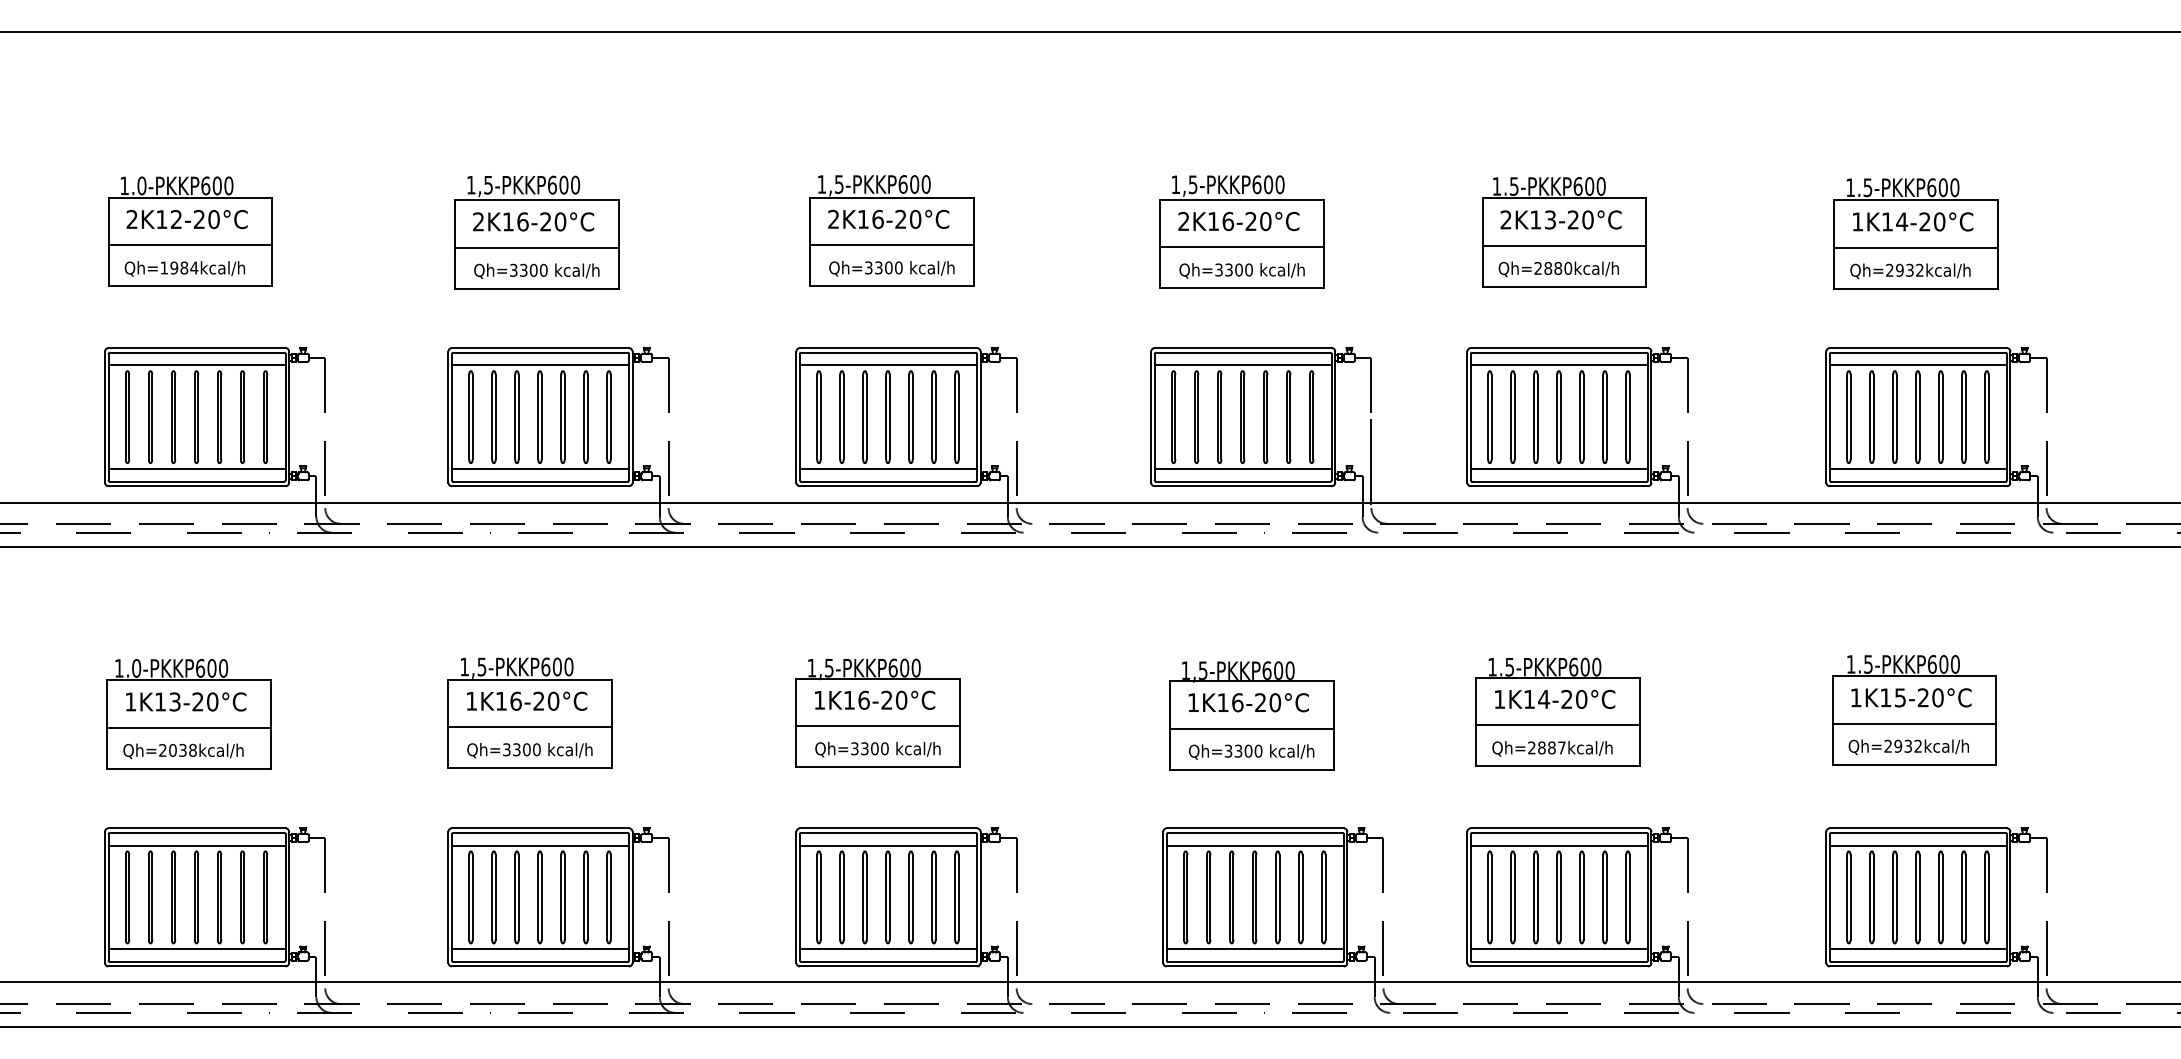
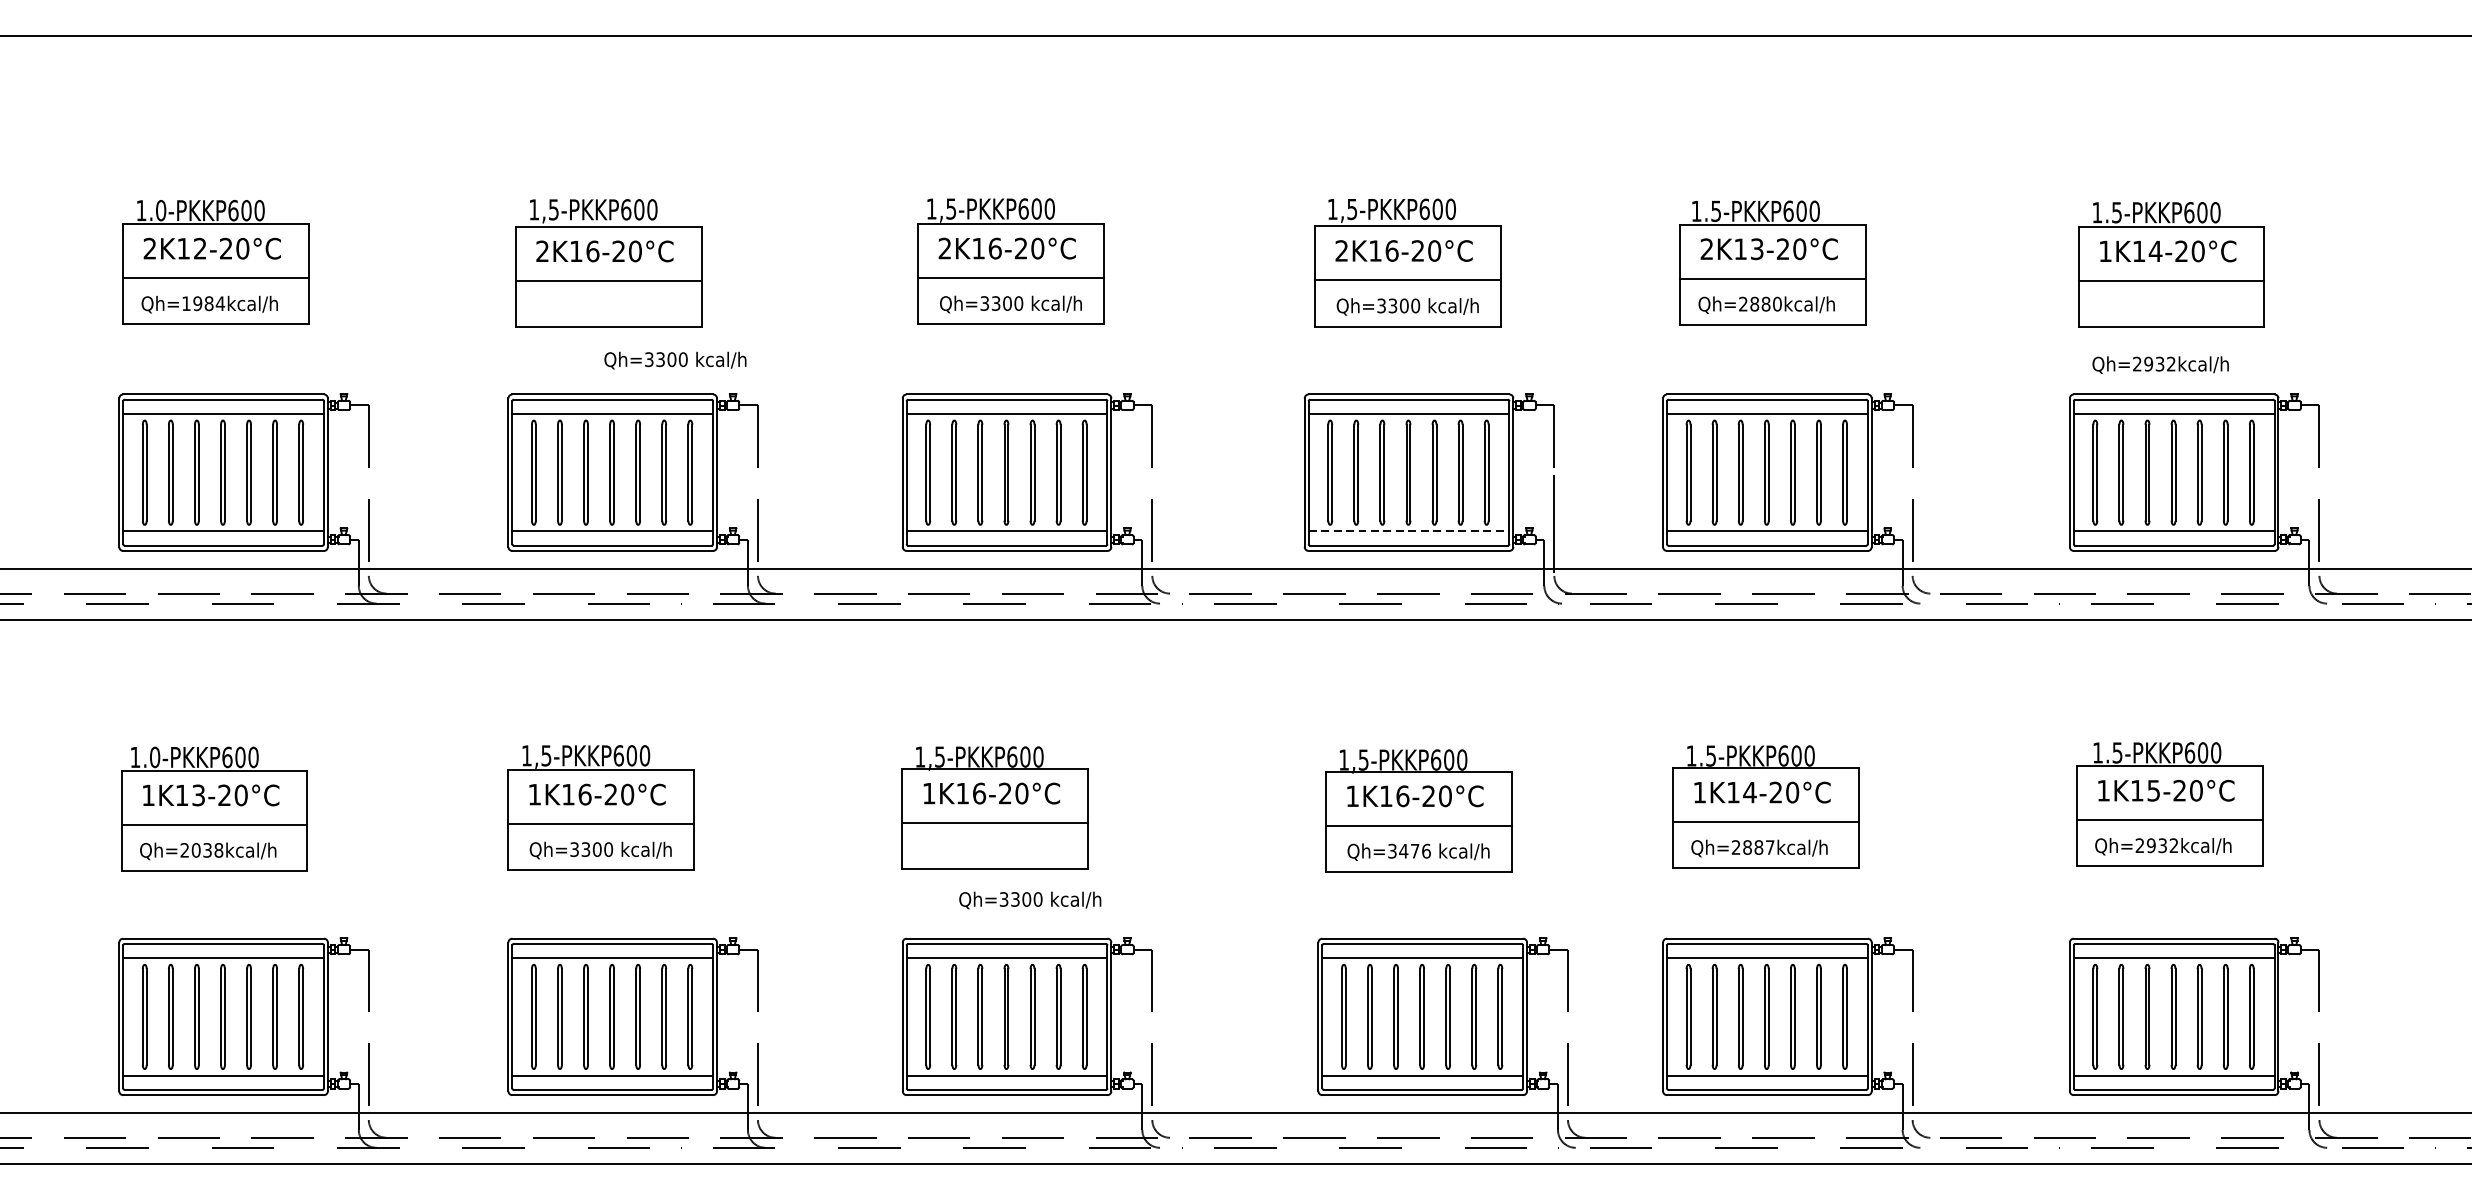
text: (536, 270) -> (675, 359), moved
text: (1910, 270) -> (2160, 364), moved
line: (1243, 468) -> (1409, 530), solid -> dashed
text: (877, 749) -> (1029, 900), moved
text: (1248, 750) -> (1415, 850), Qh=3300 -> Qh=3476

